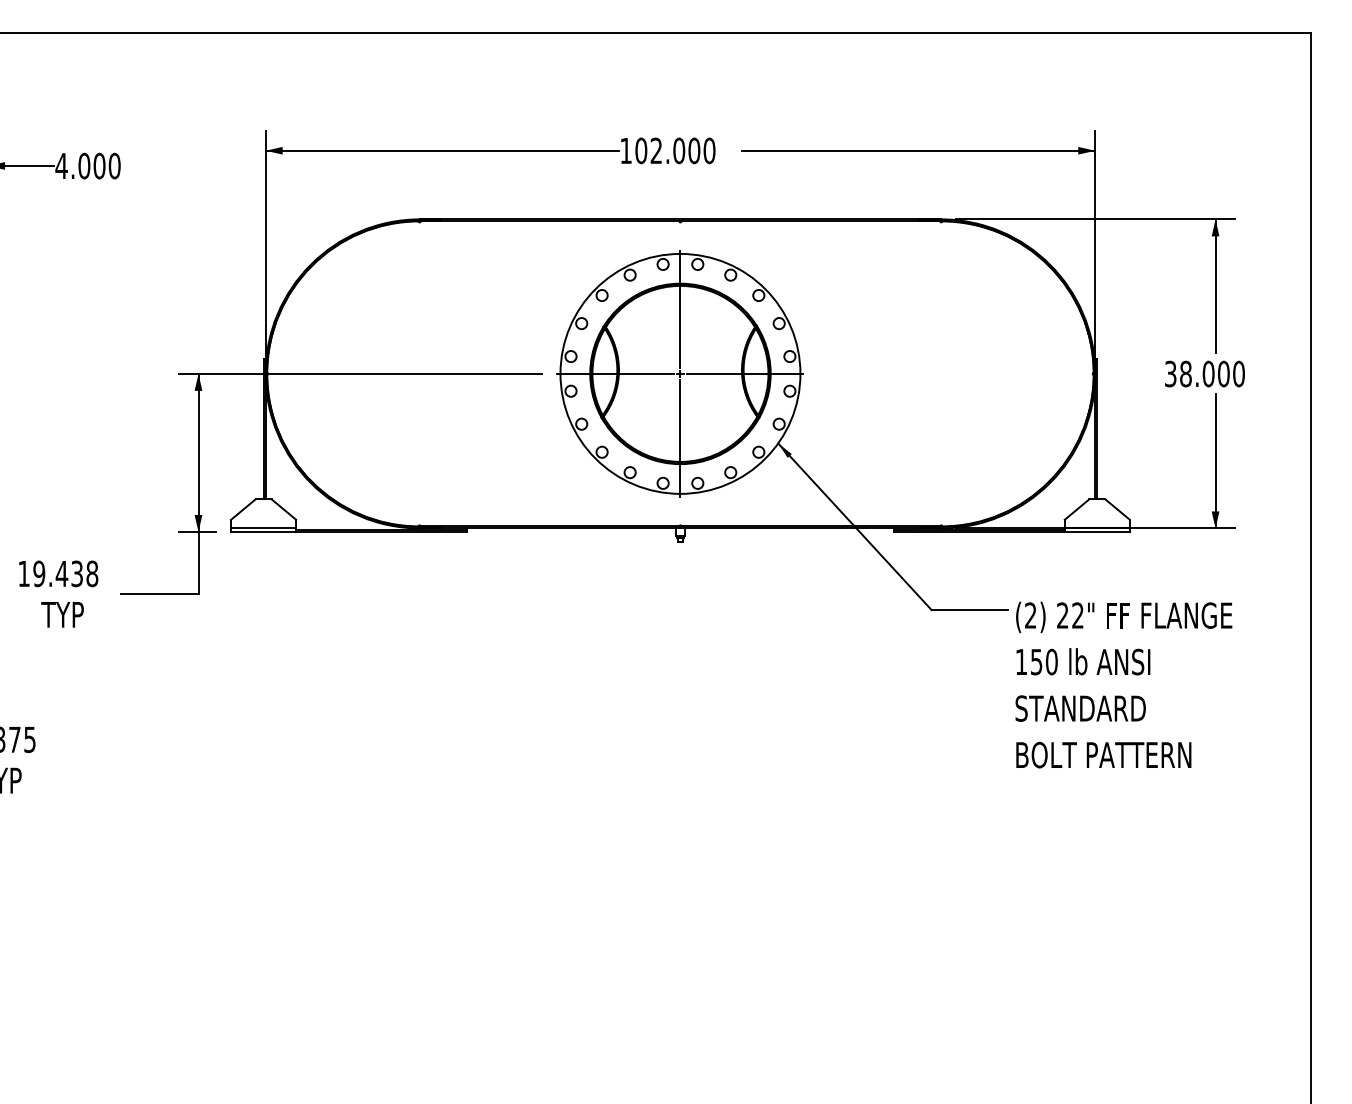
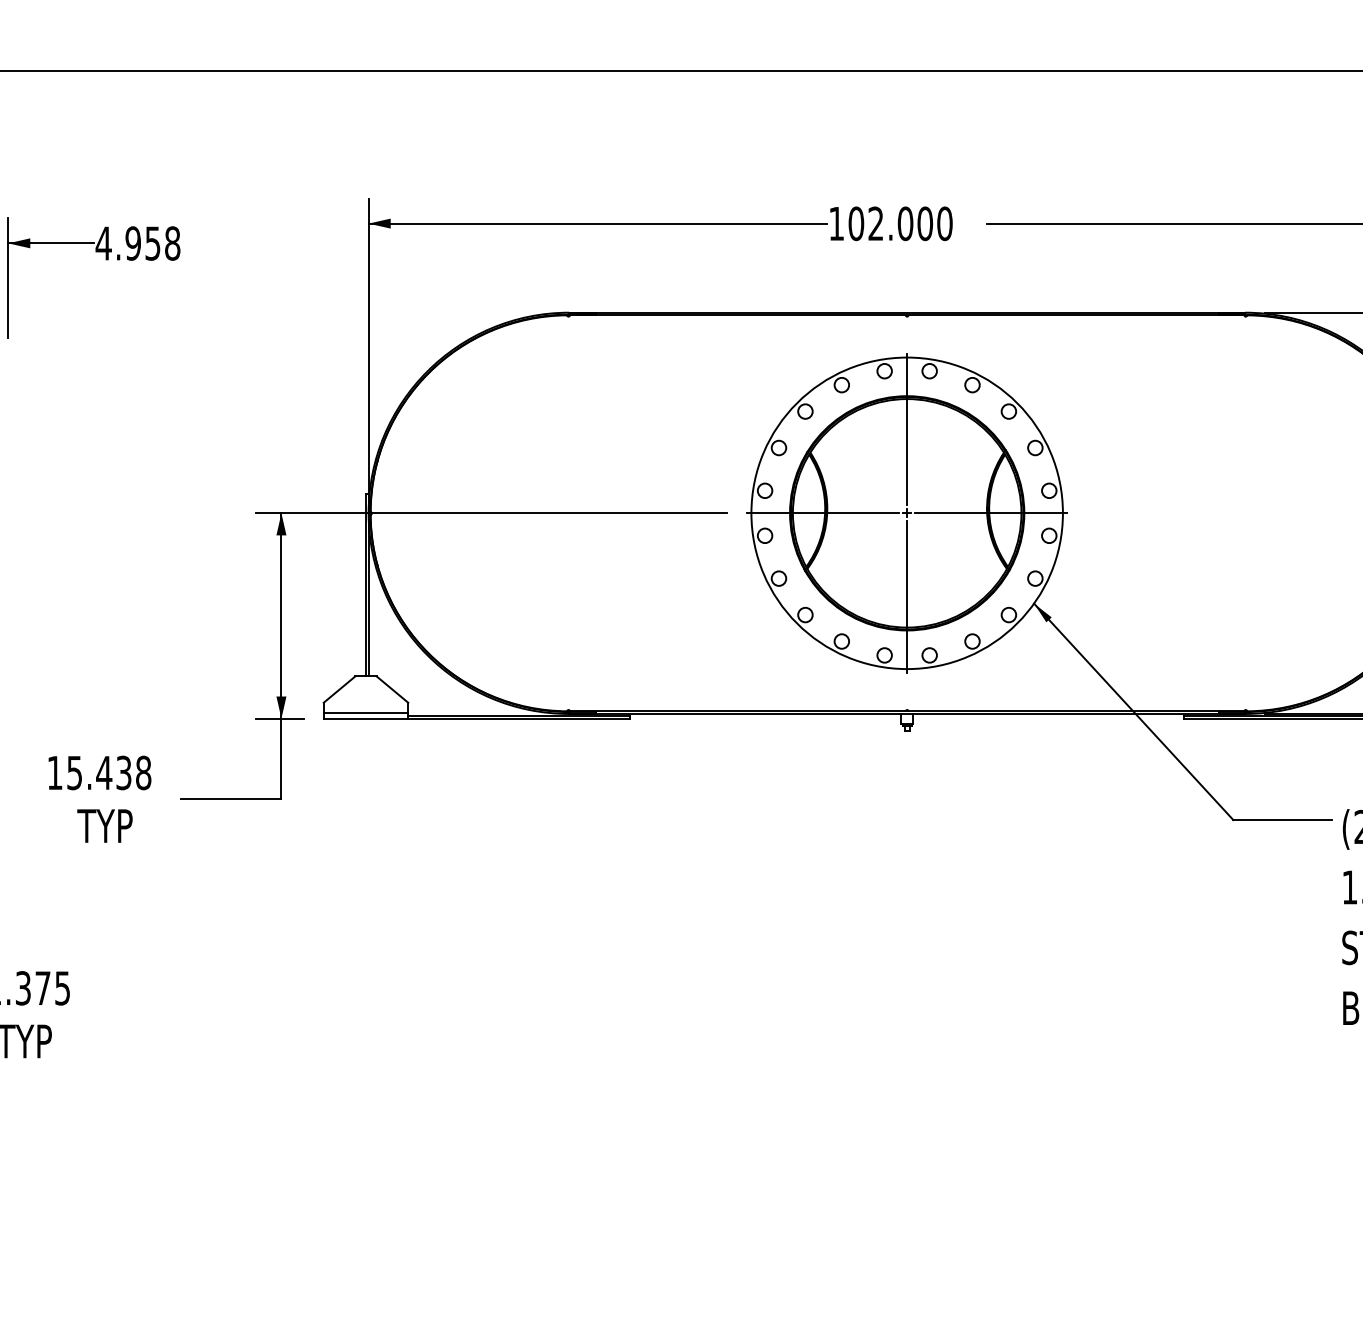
text: (99, 165) -> (152, 242), 4.000 -> 4.958
text: (39, 573) -> (75, 772), 19.438 -> 15.438

